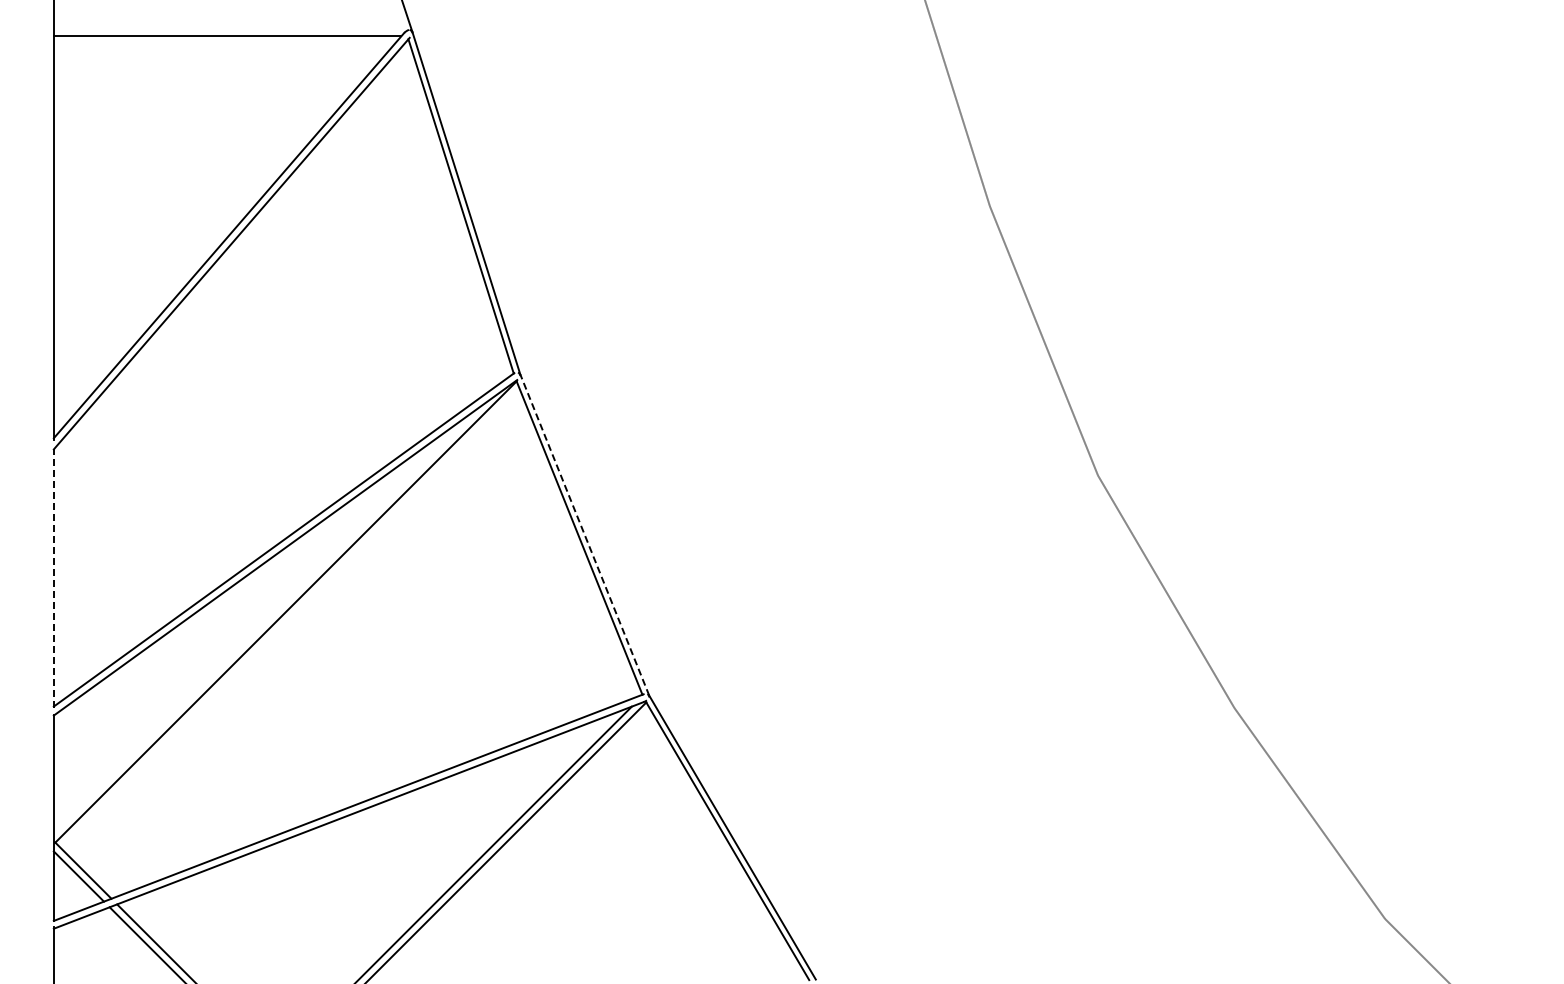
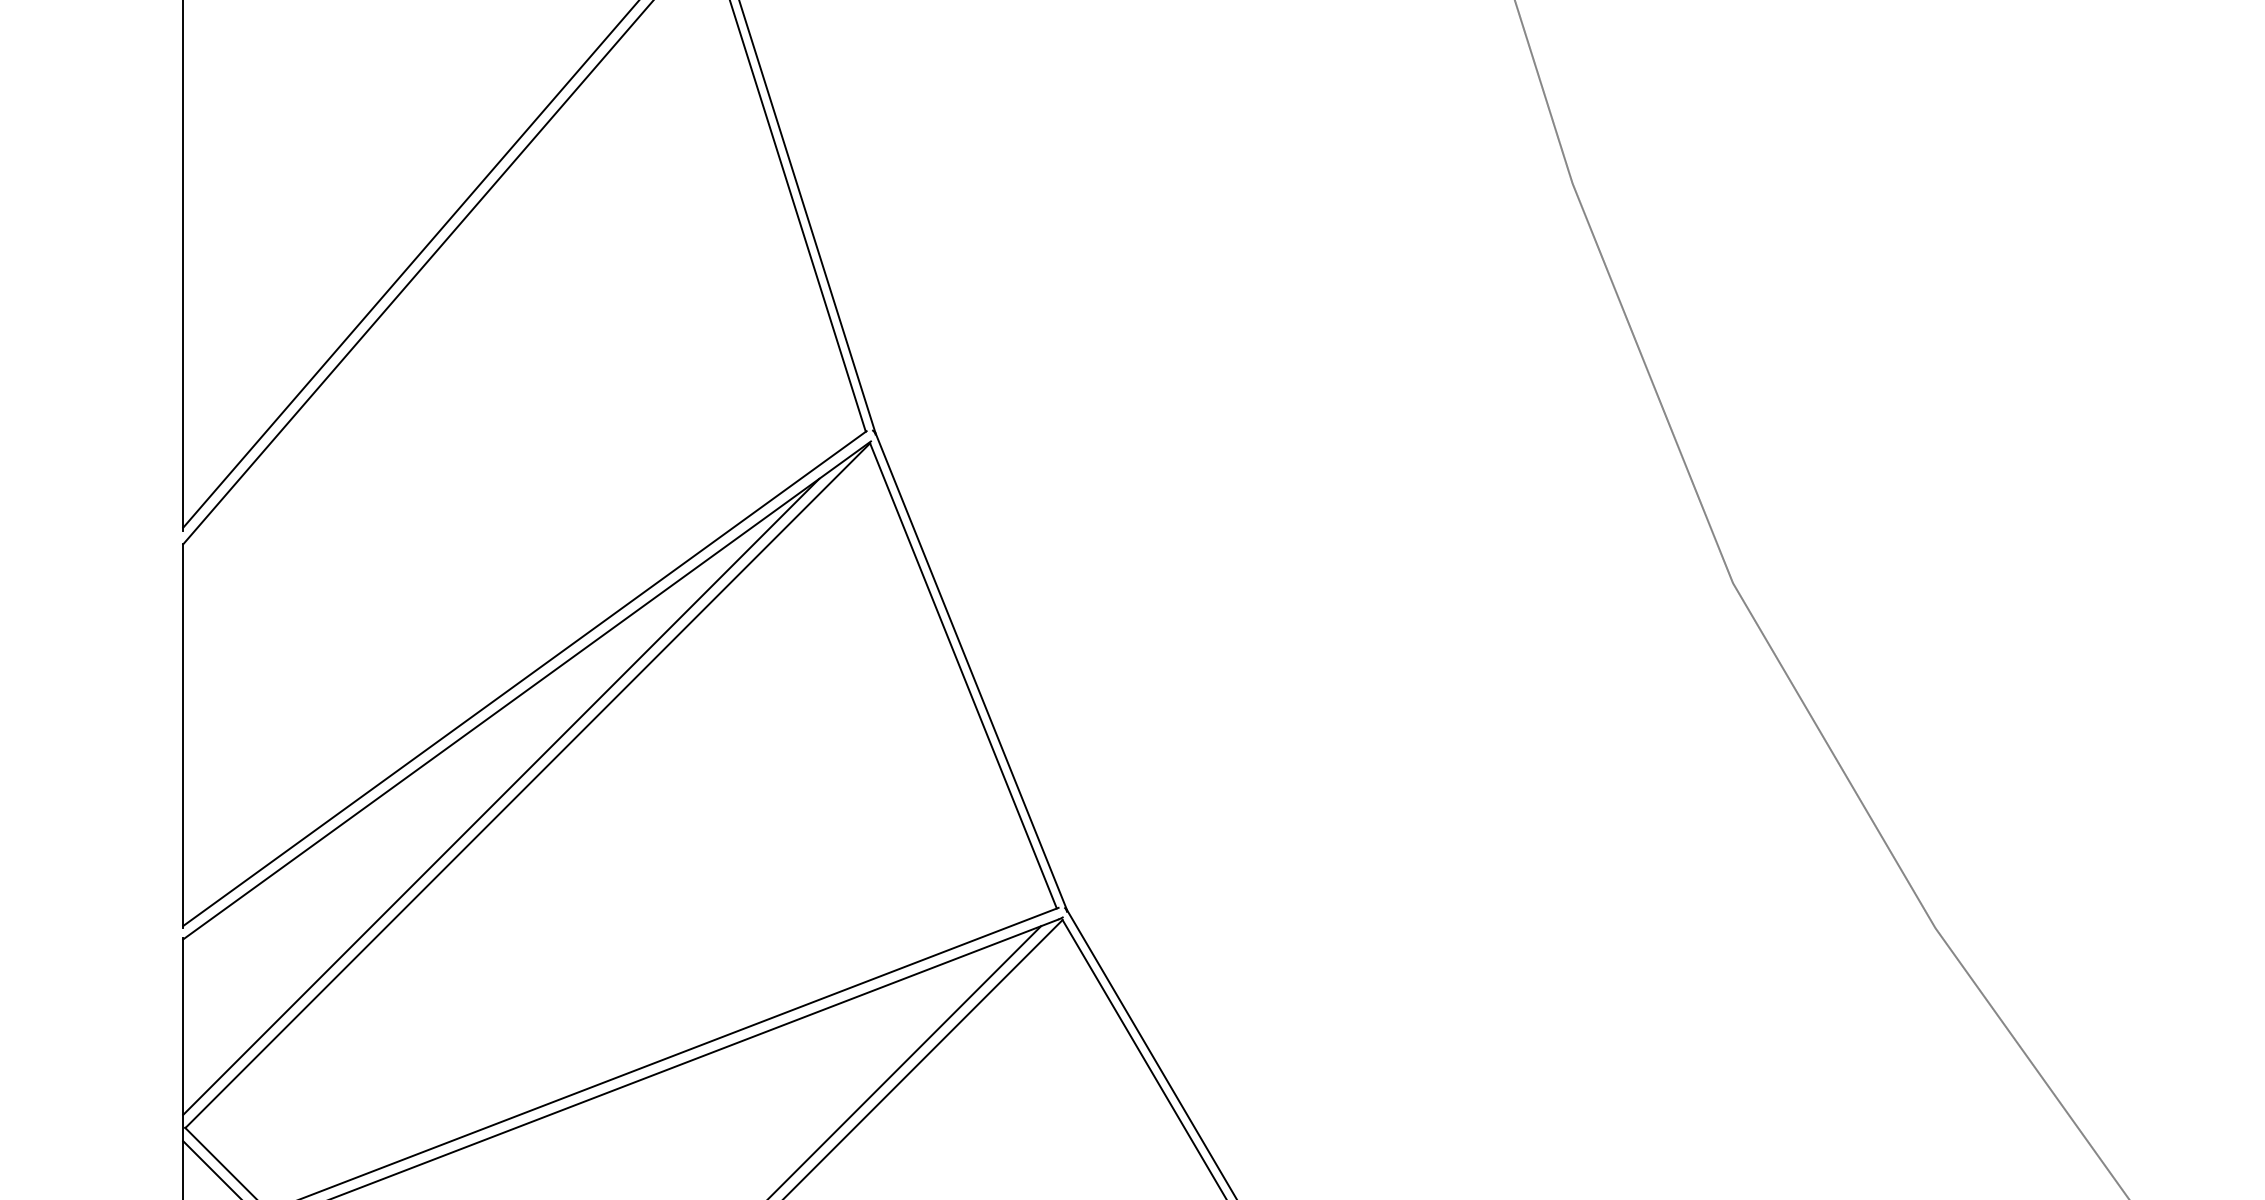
line: (584, 534) -> (970, 670), dashed -> solid
line: (53, 577) -> (182, 734), dashed -> solid
line: (267, 619) -> (500, 796), added

